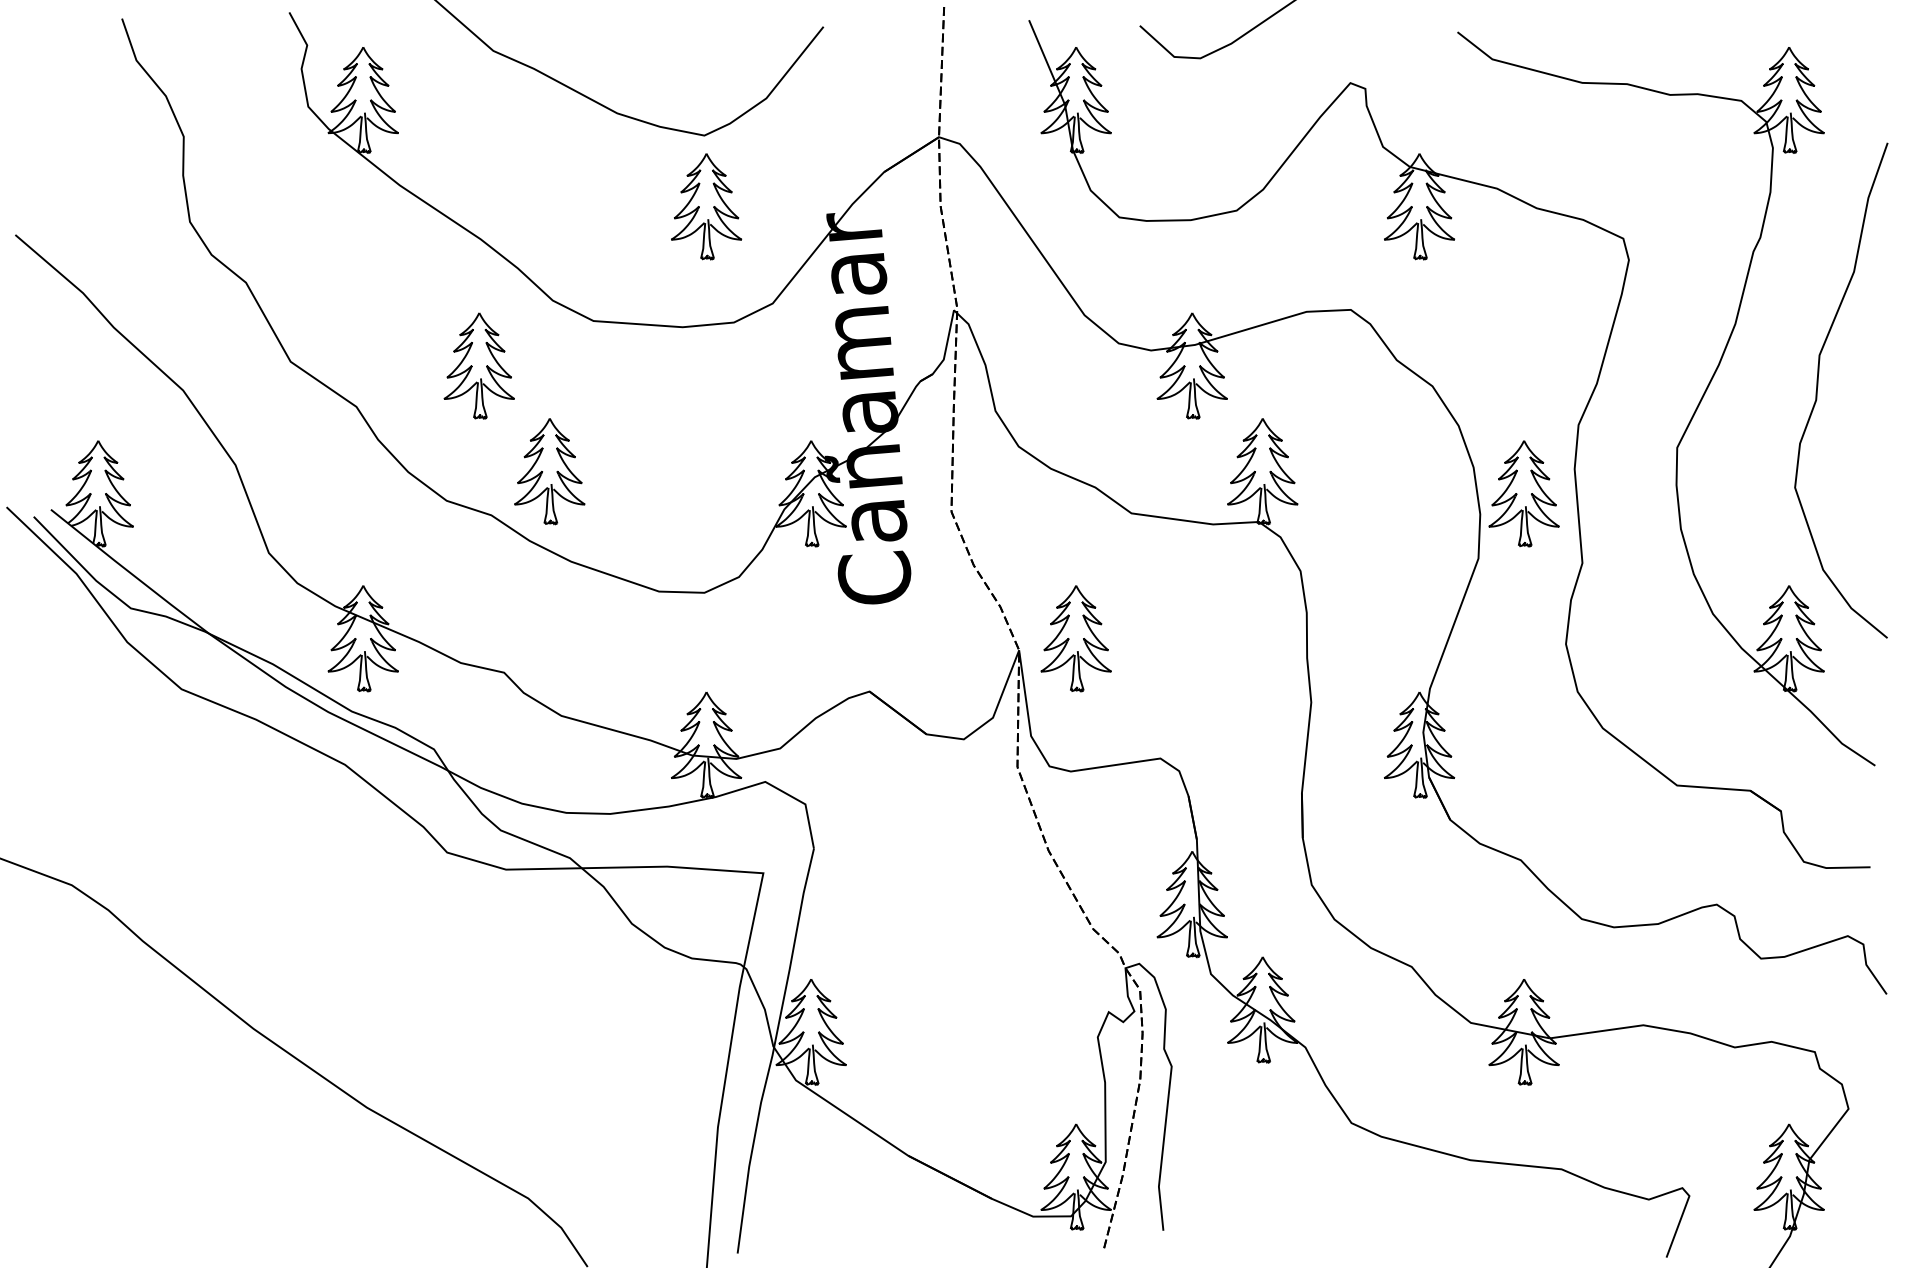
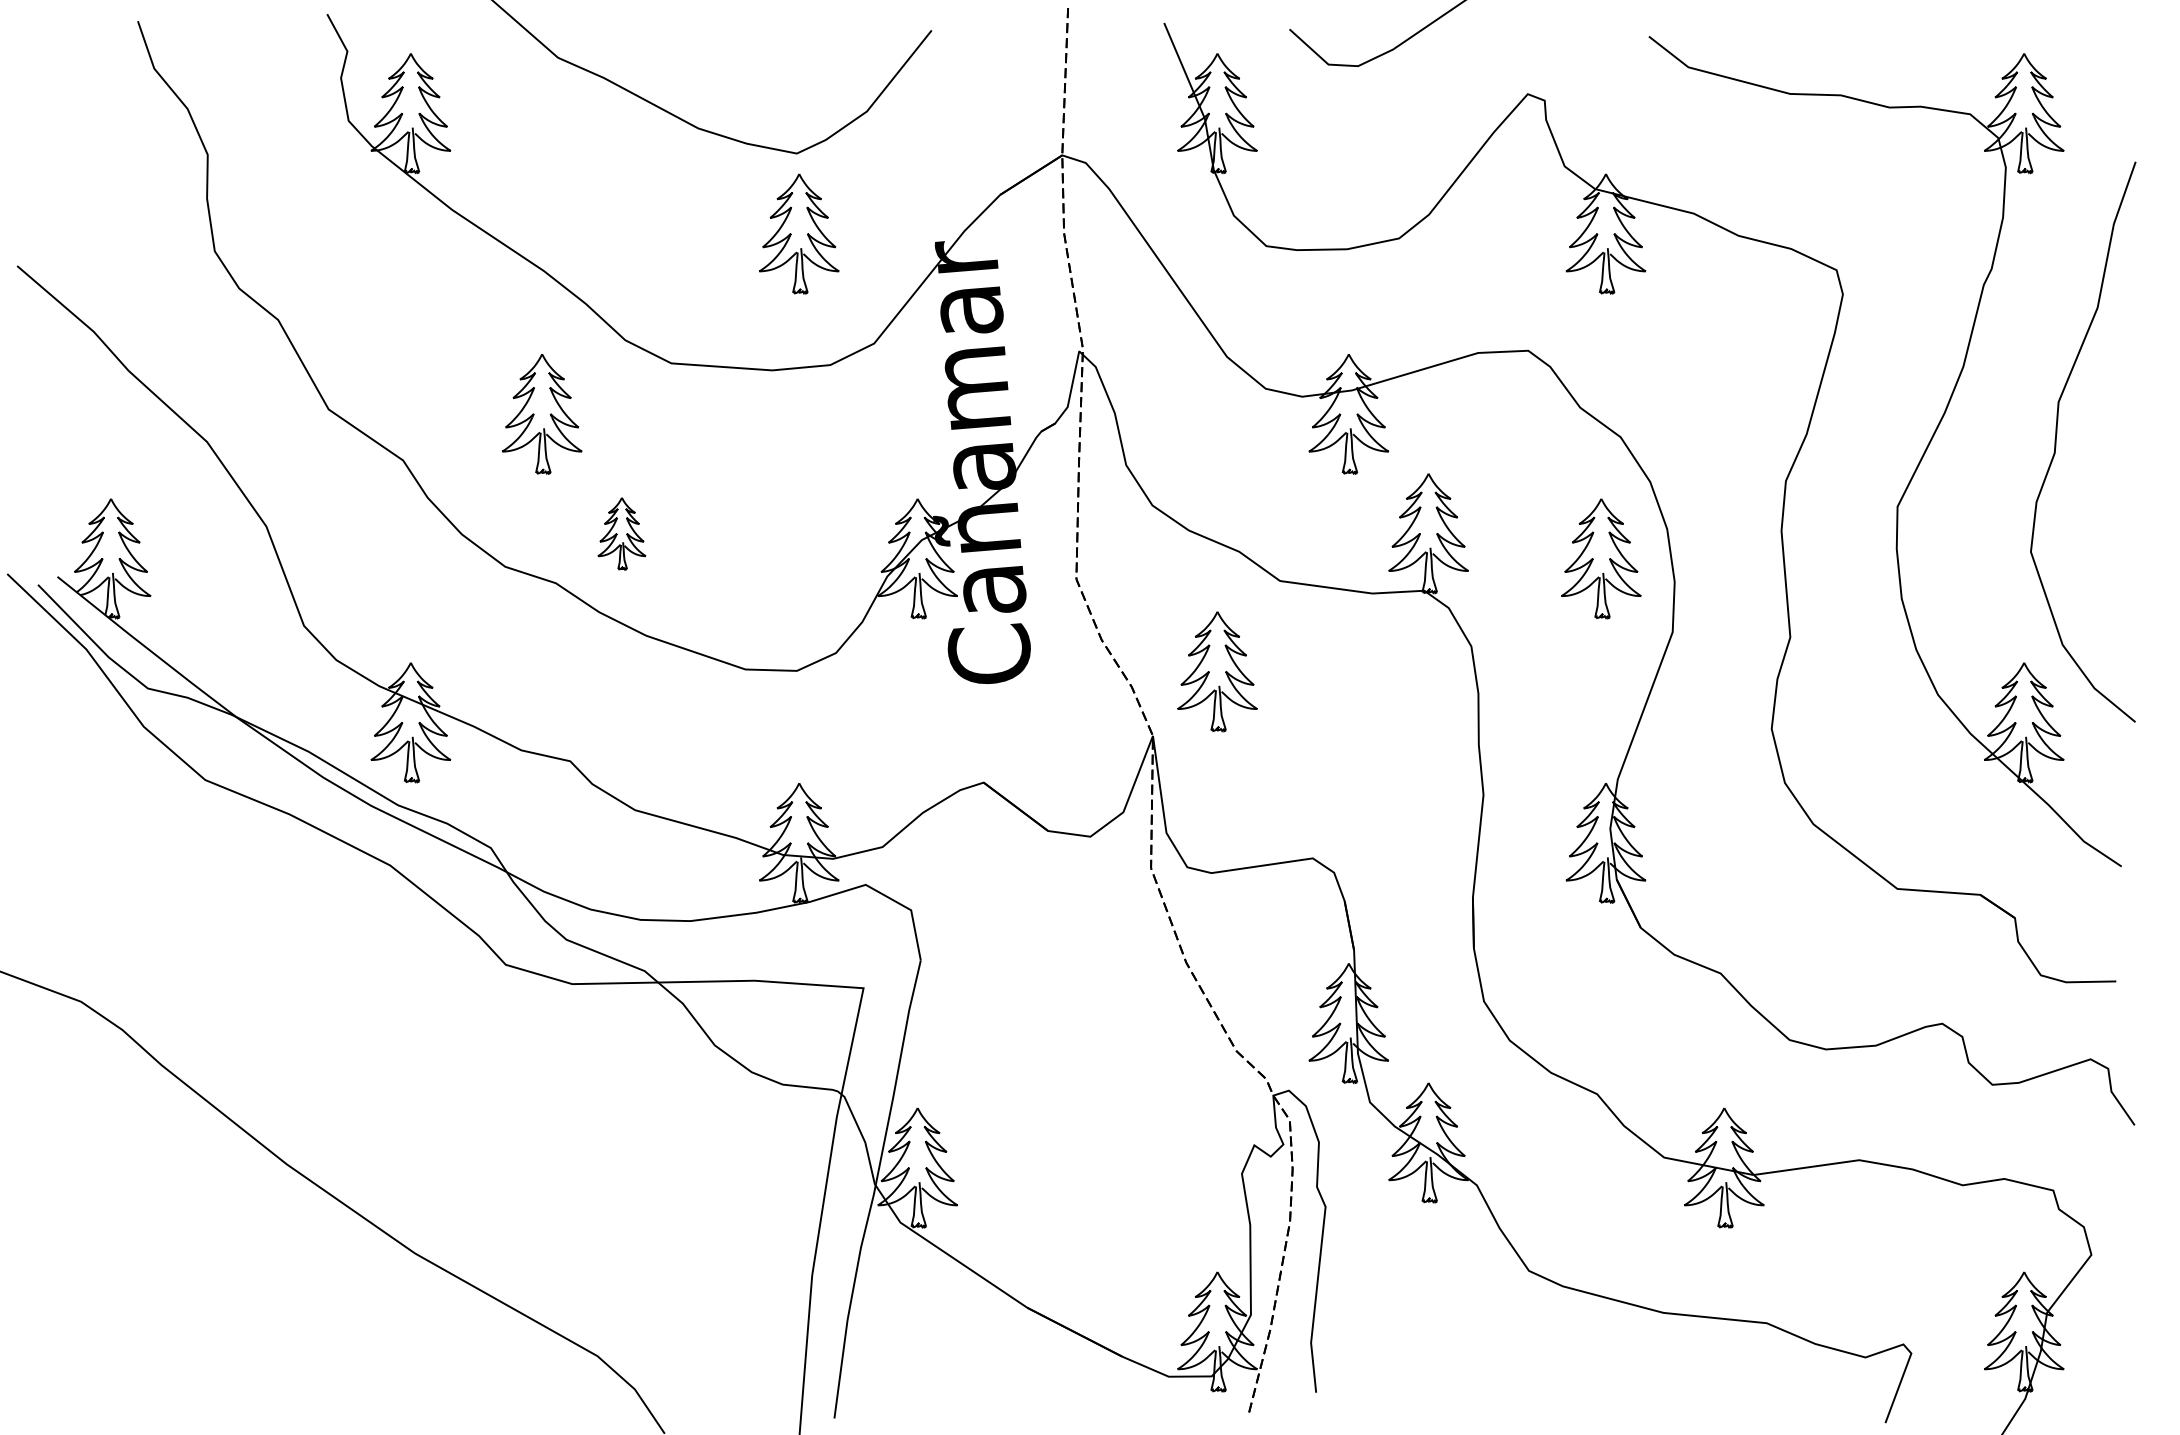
part: (549, 471) -> (621, 533), size x0.6
part: (1524, 493) -> (1601, 558), moved
part: (1076, 638) -> (1217, 671), moved

